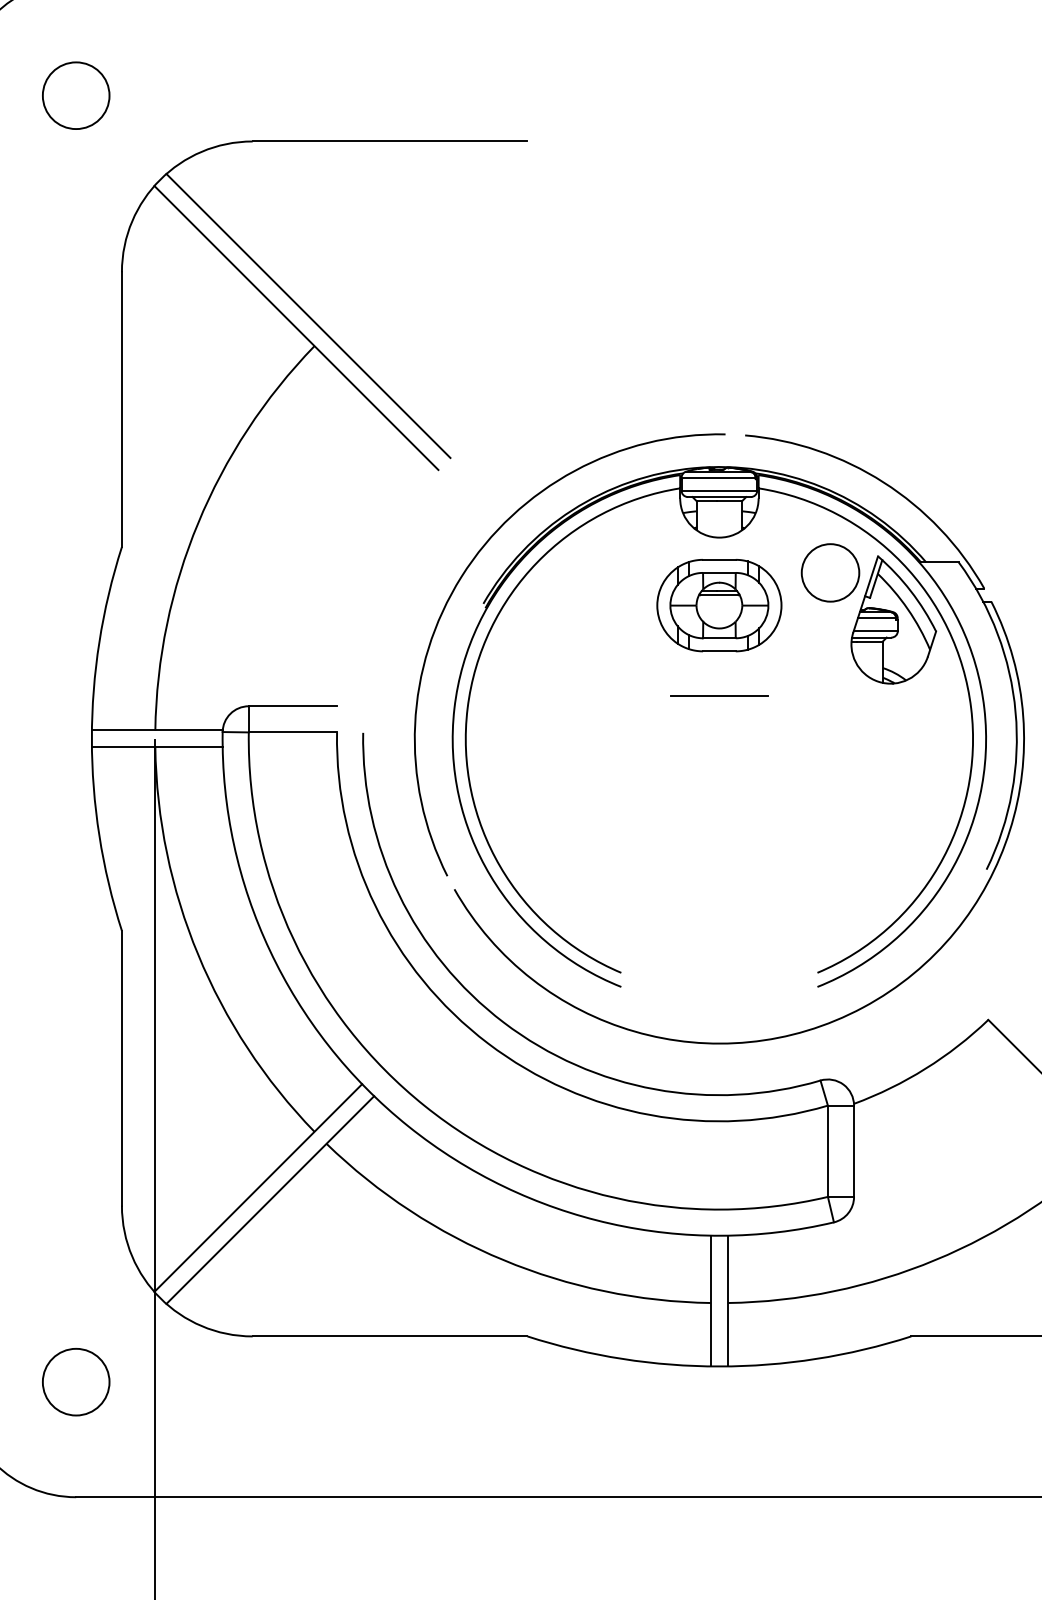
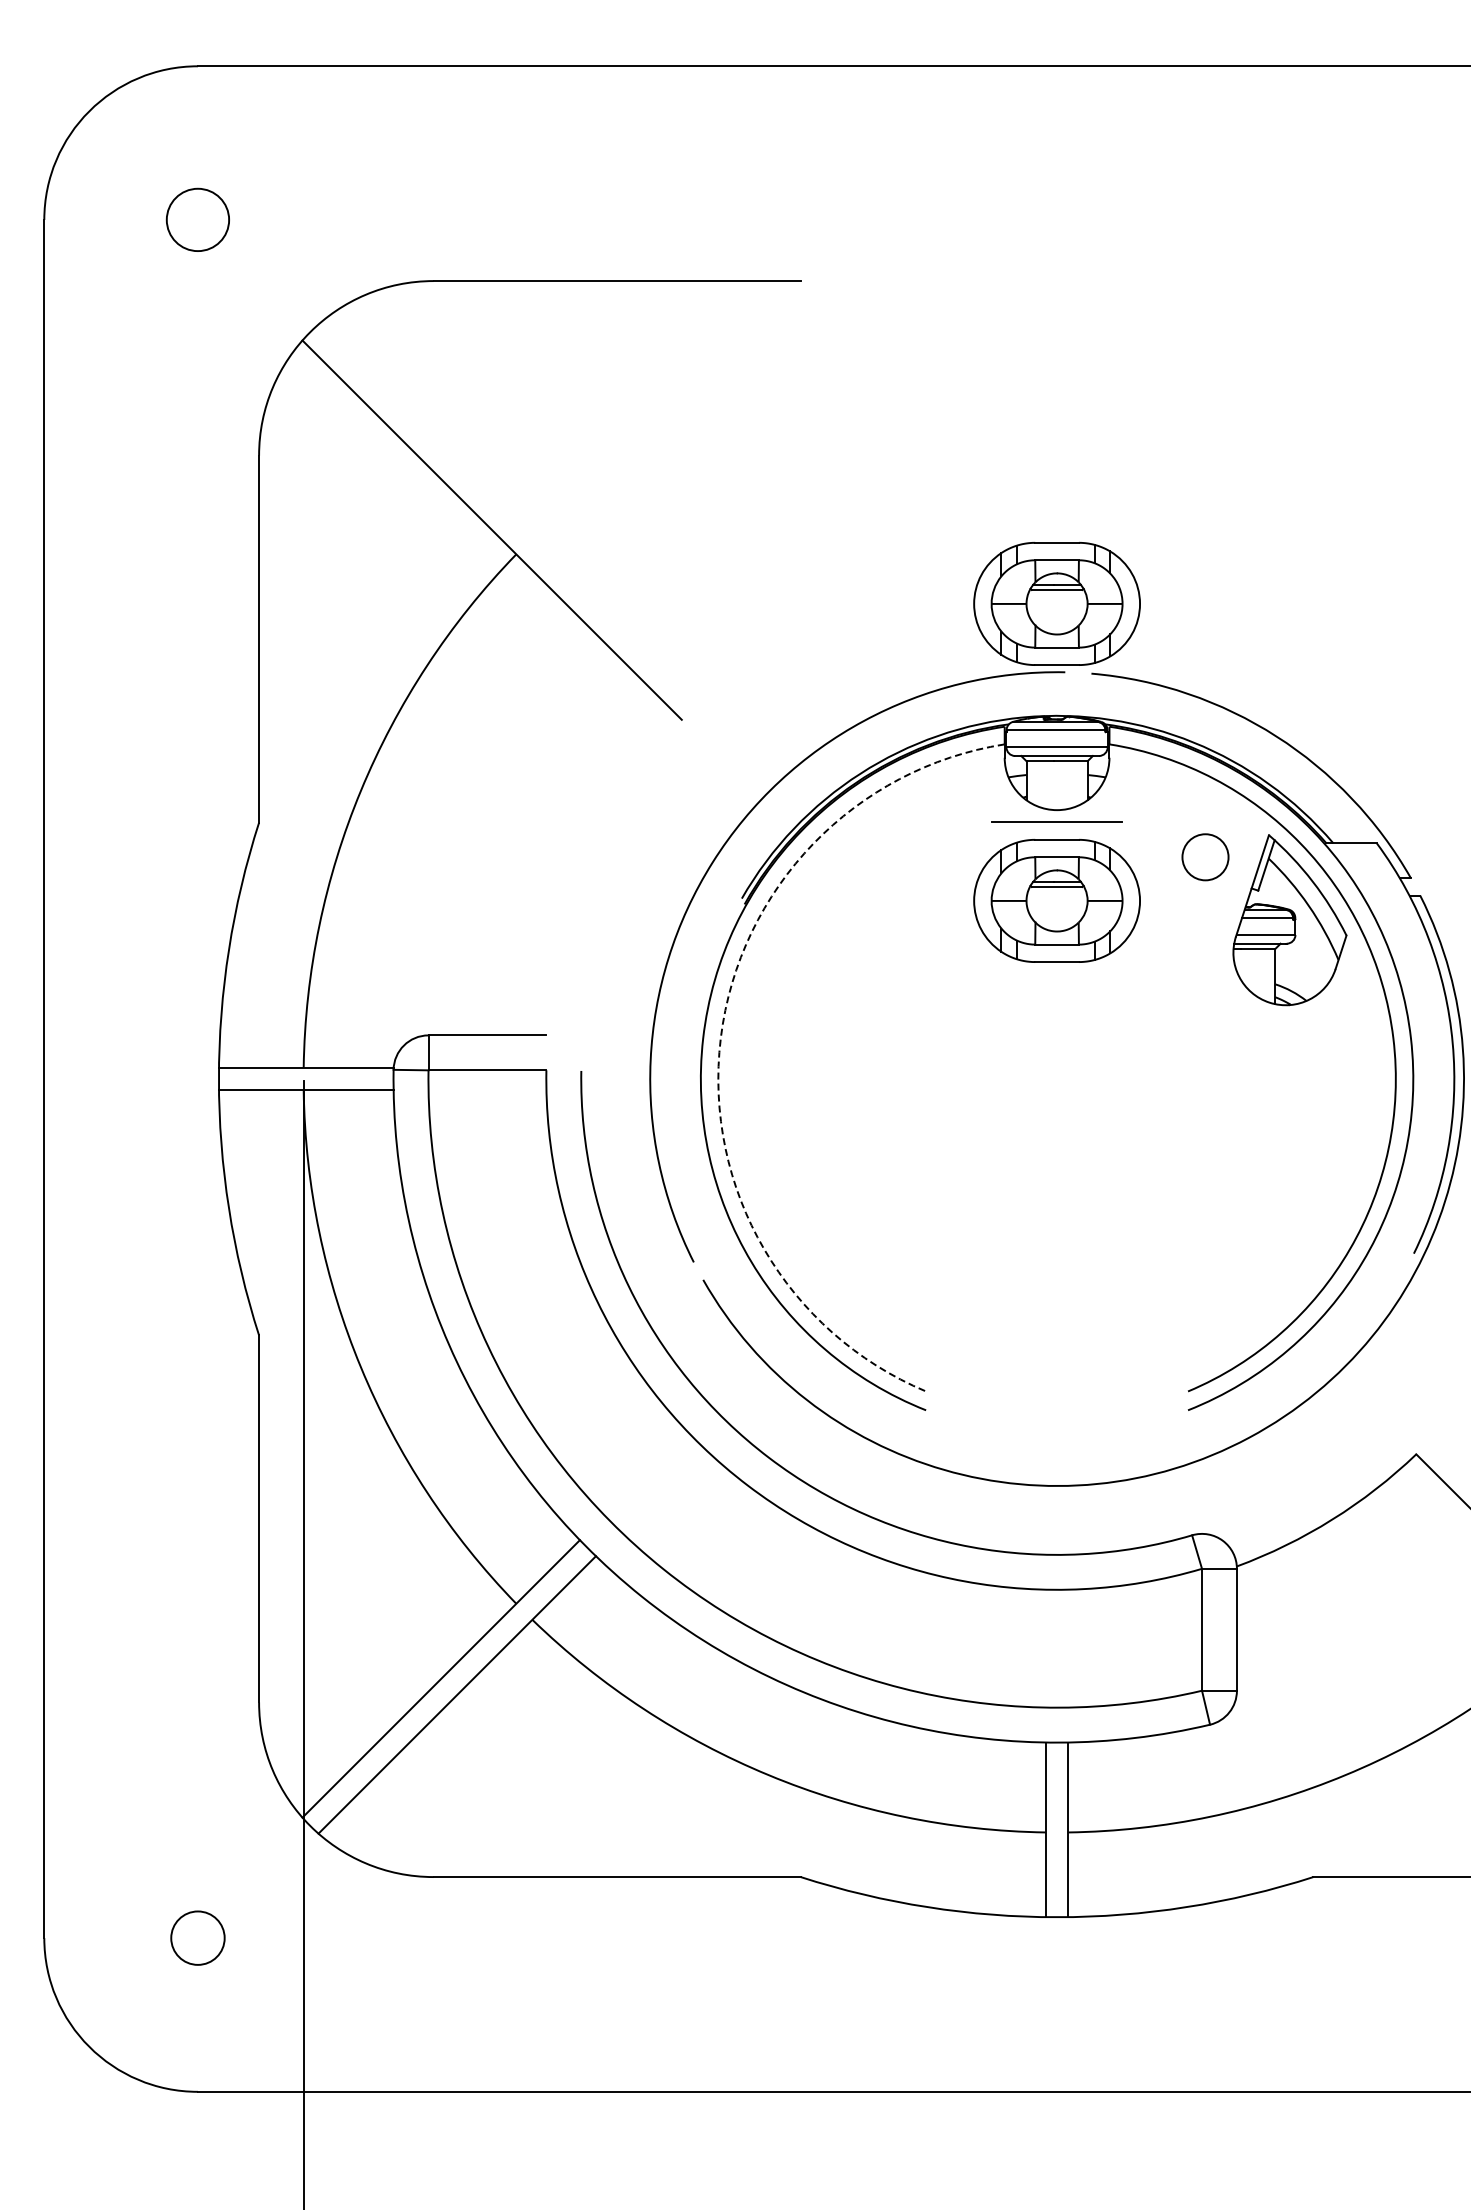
circle: (75, 95) -> (197, 219), size x0.7
line: (307, 315) -> (507, 513), removed
part: (718, 382) -> (1056, 603), added
circle: (830, 572) -> (1205, 856), size x0.6
line: (718, 695) -> (1056, 821), moved
arc: (467, 708) -> (720, 1038), solid -> dashed
circle: (75, 1381) -> (197, 1937), size x0.6

